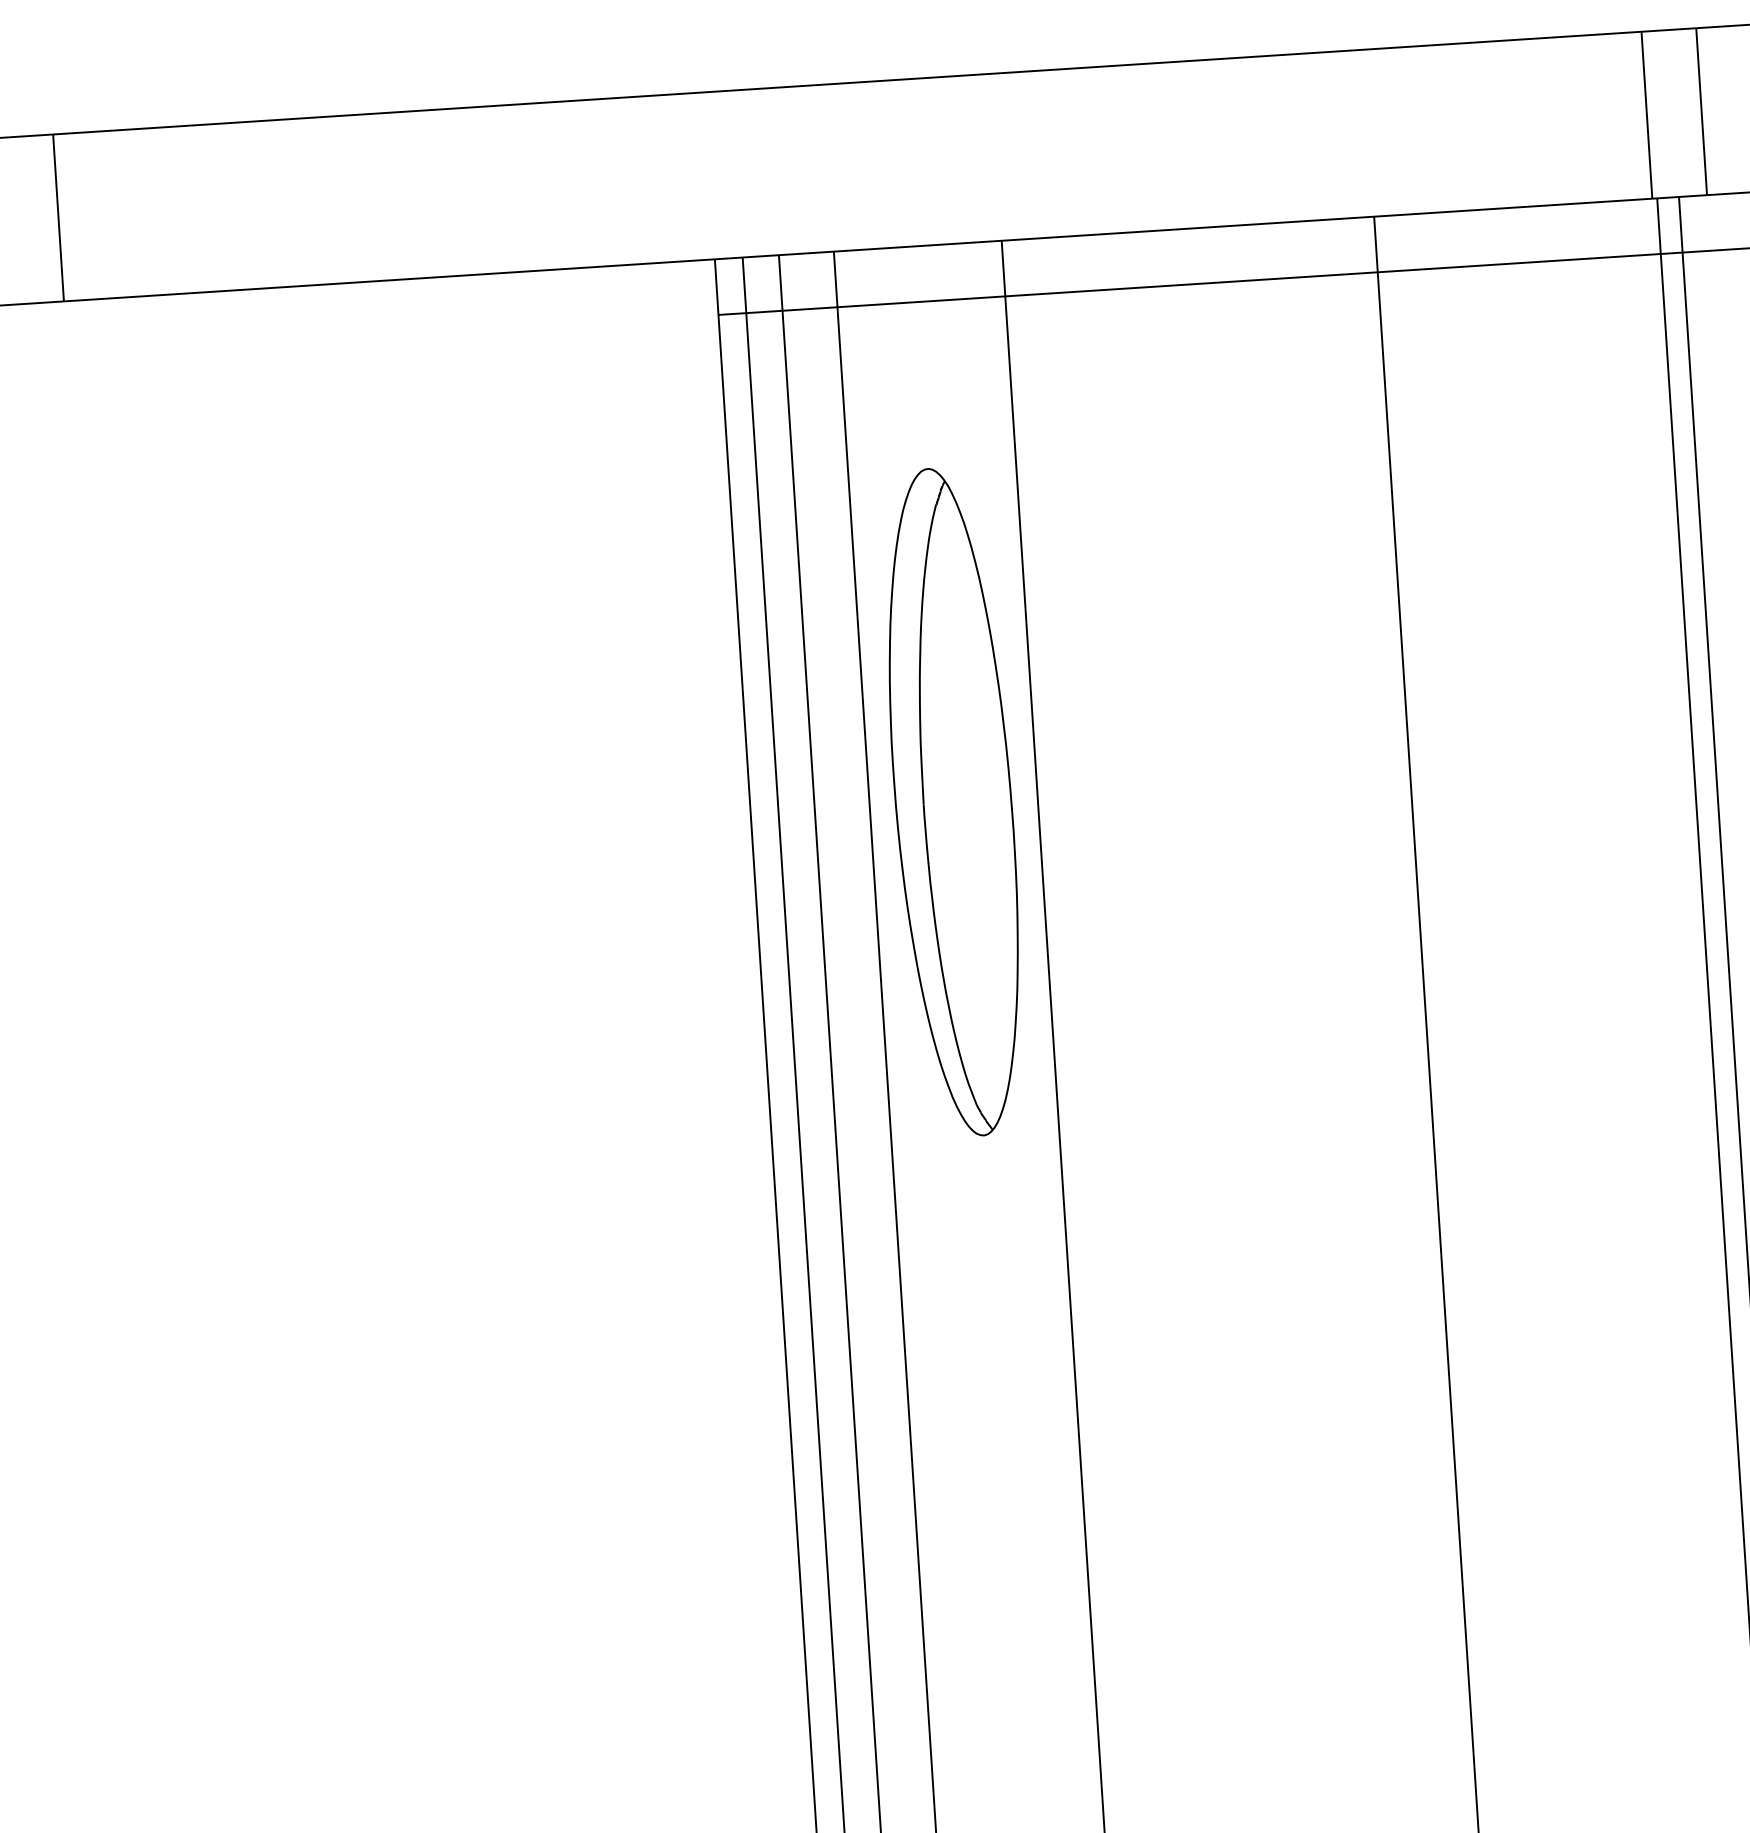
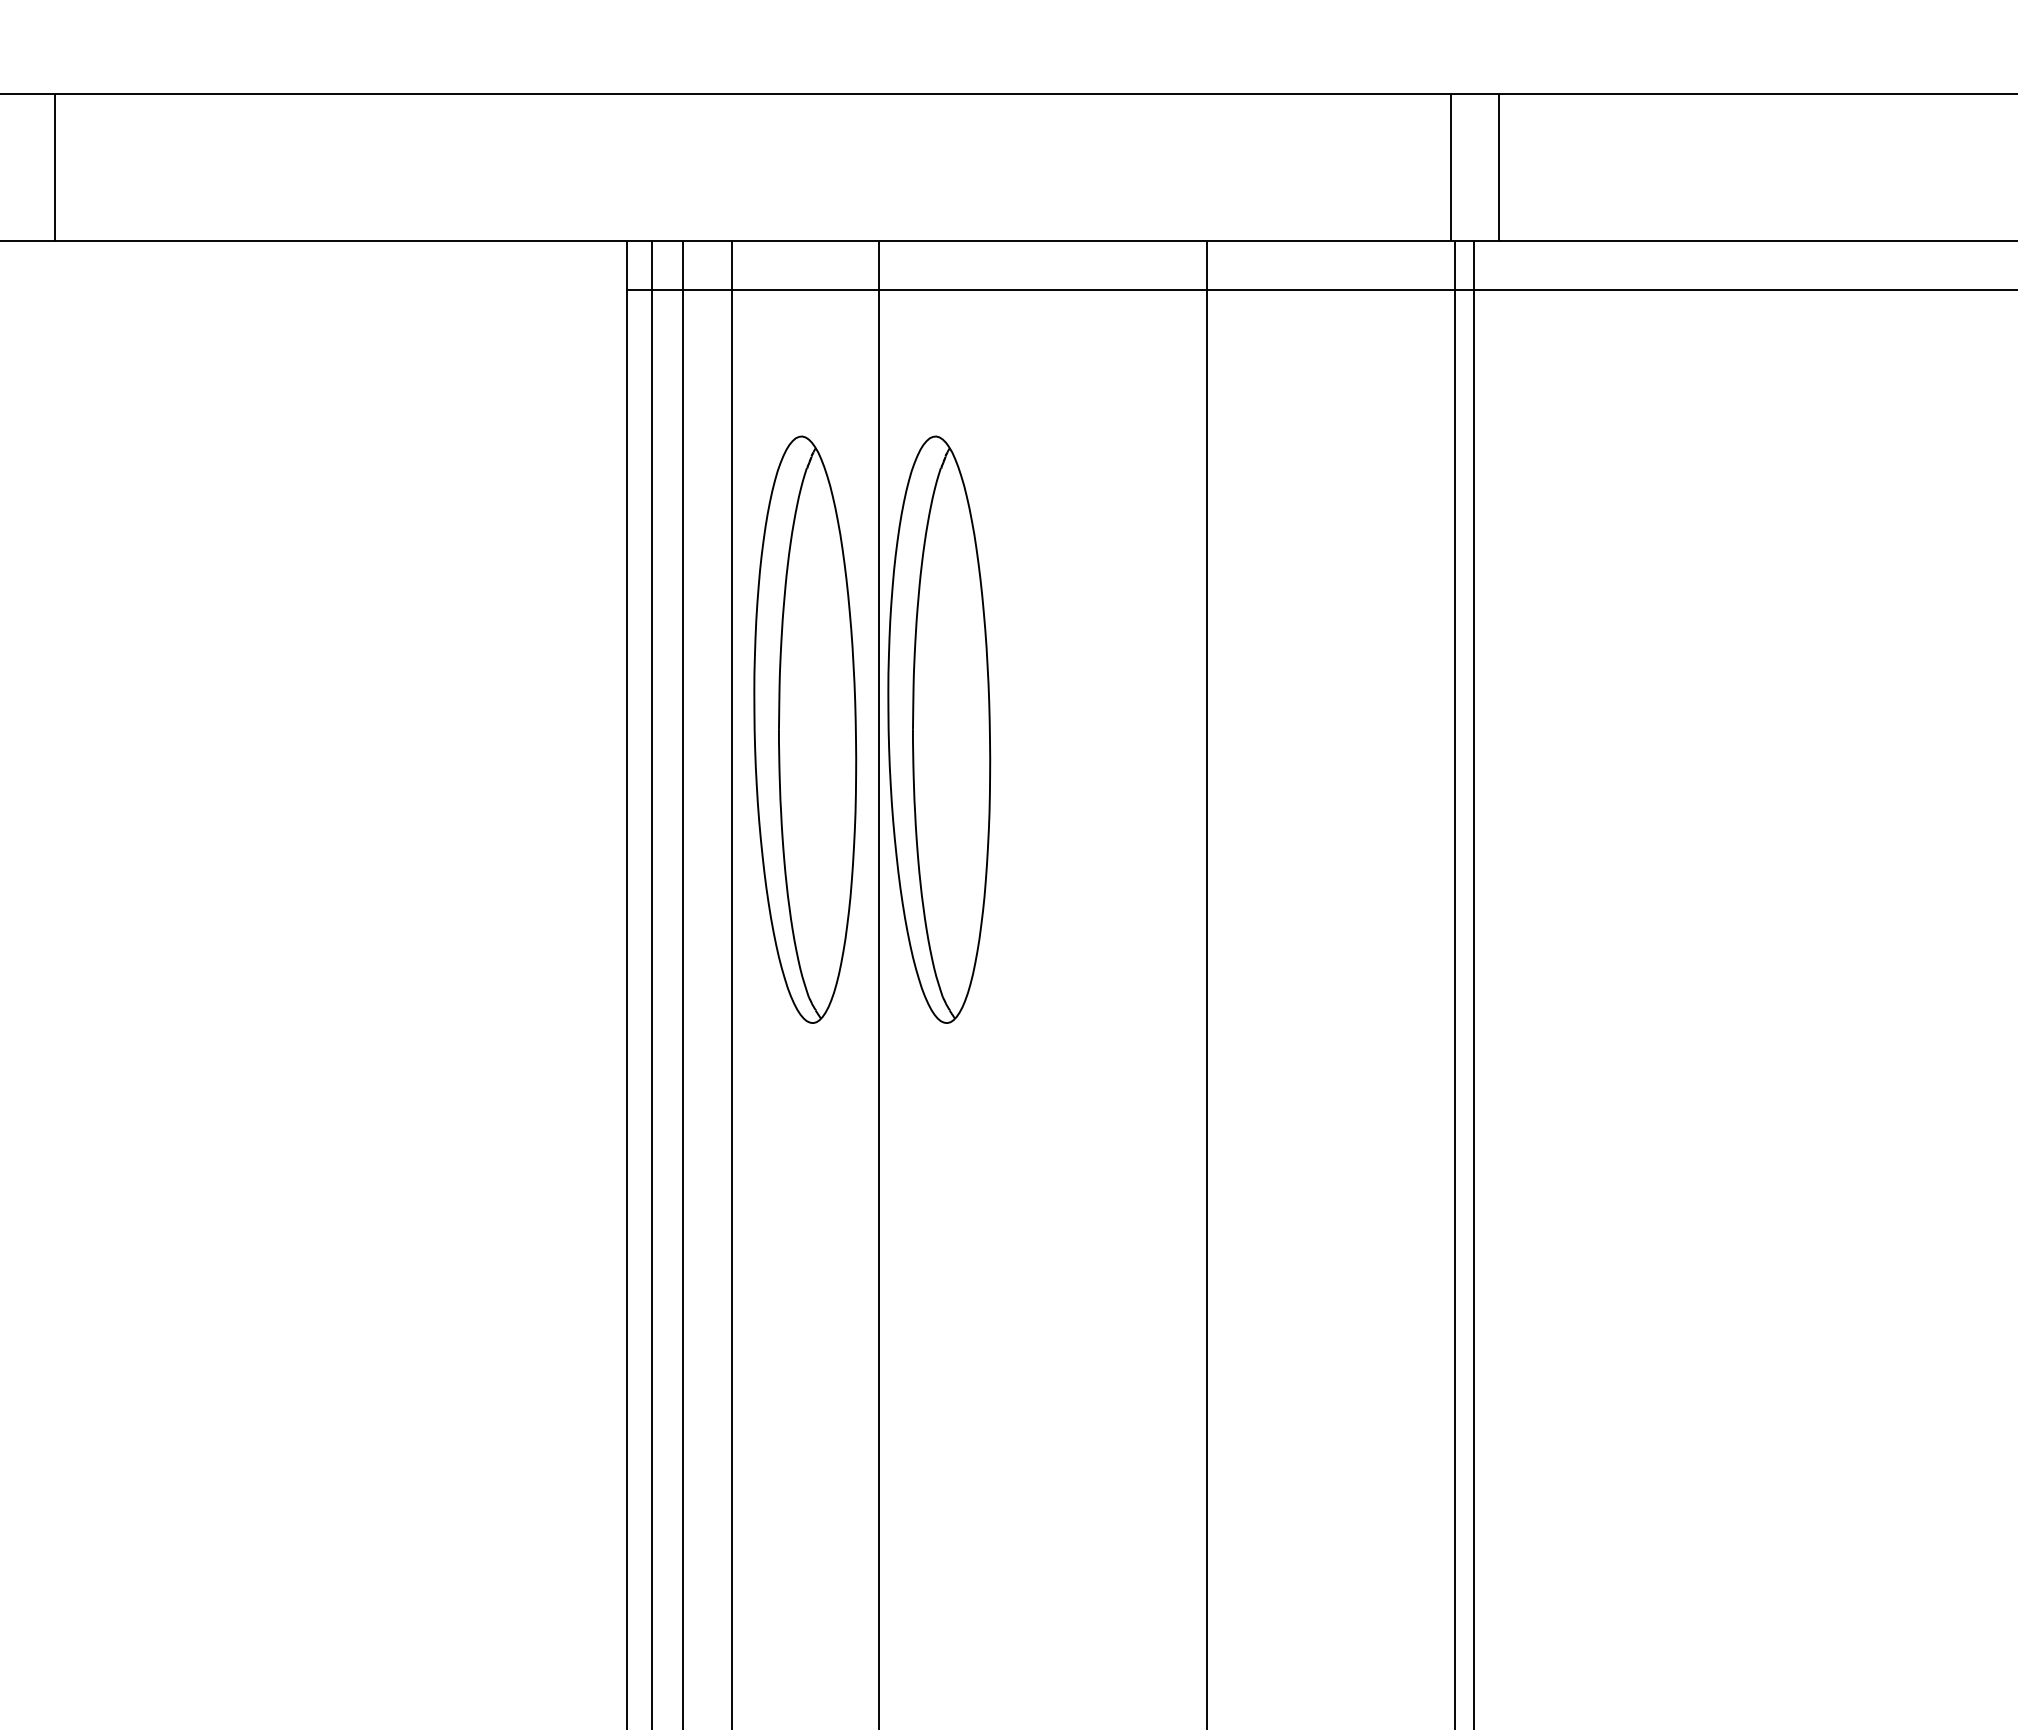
part: (1106, 792) -> (939, 729), added

